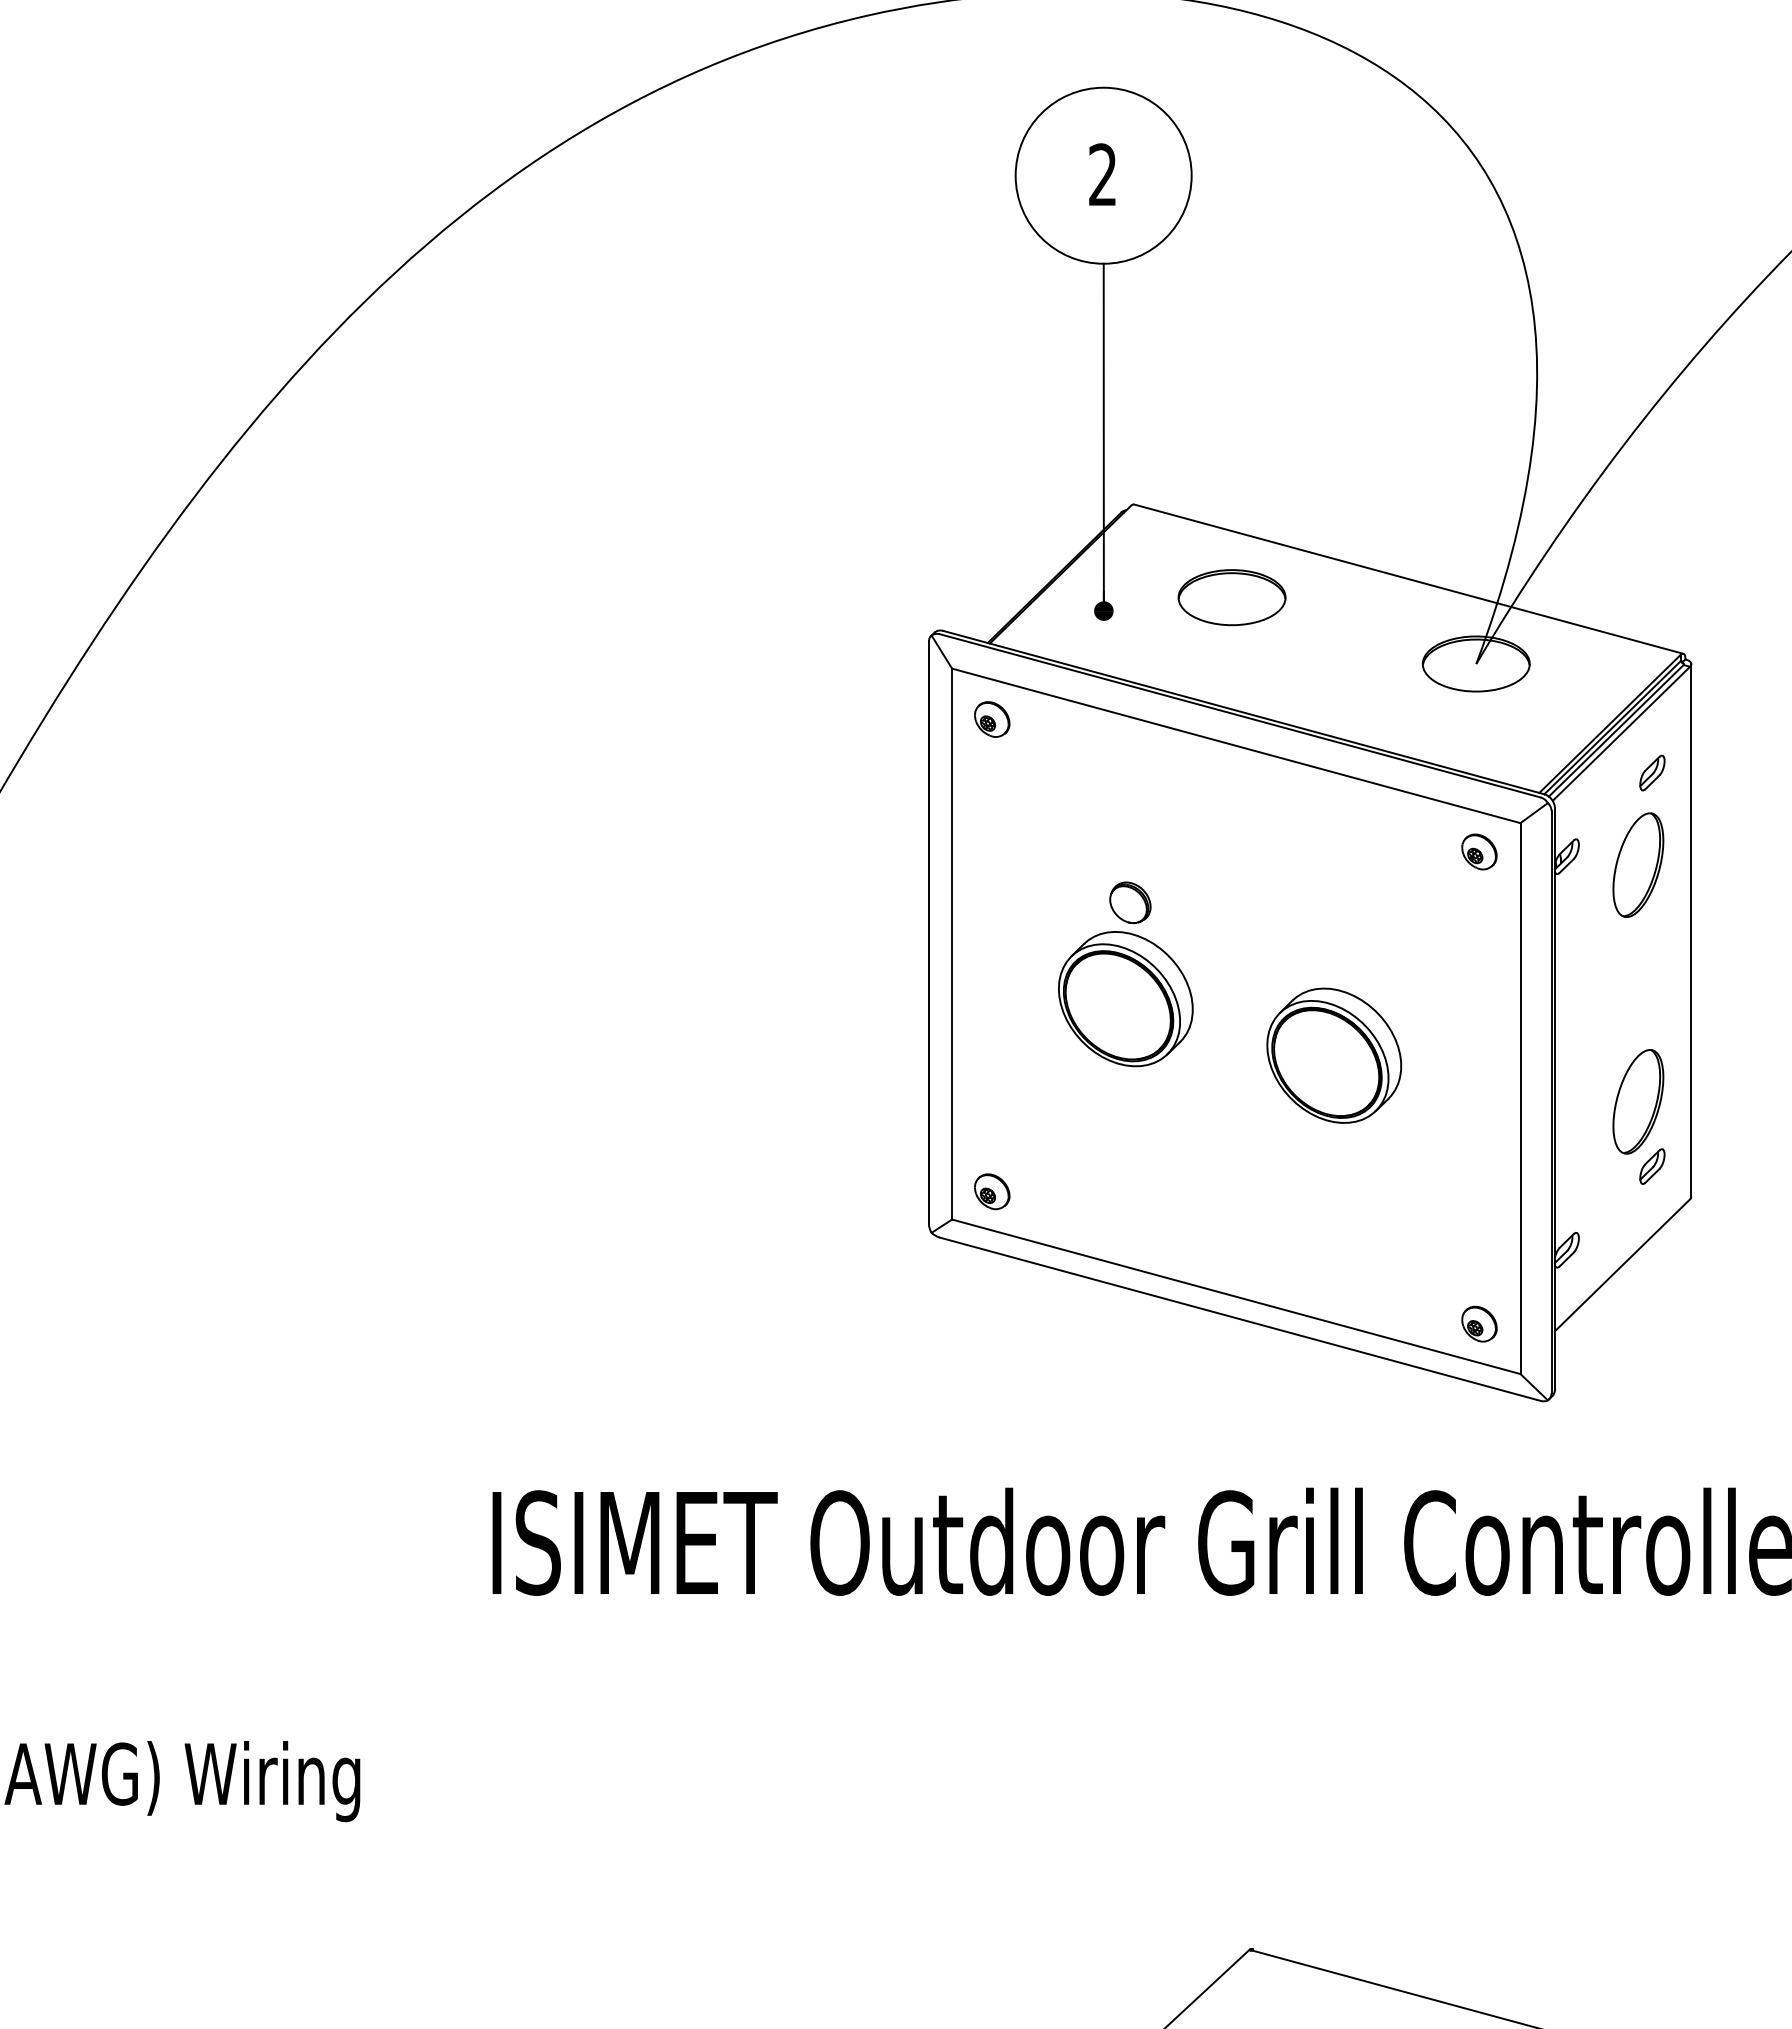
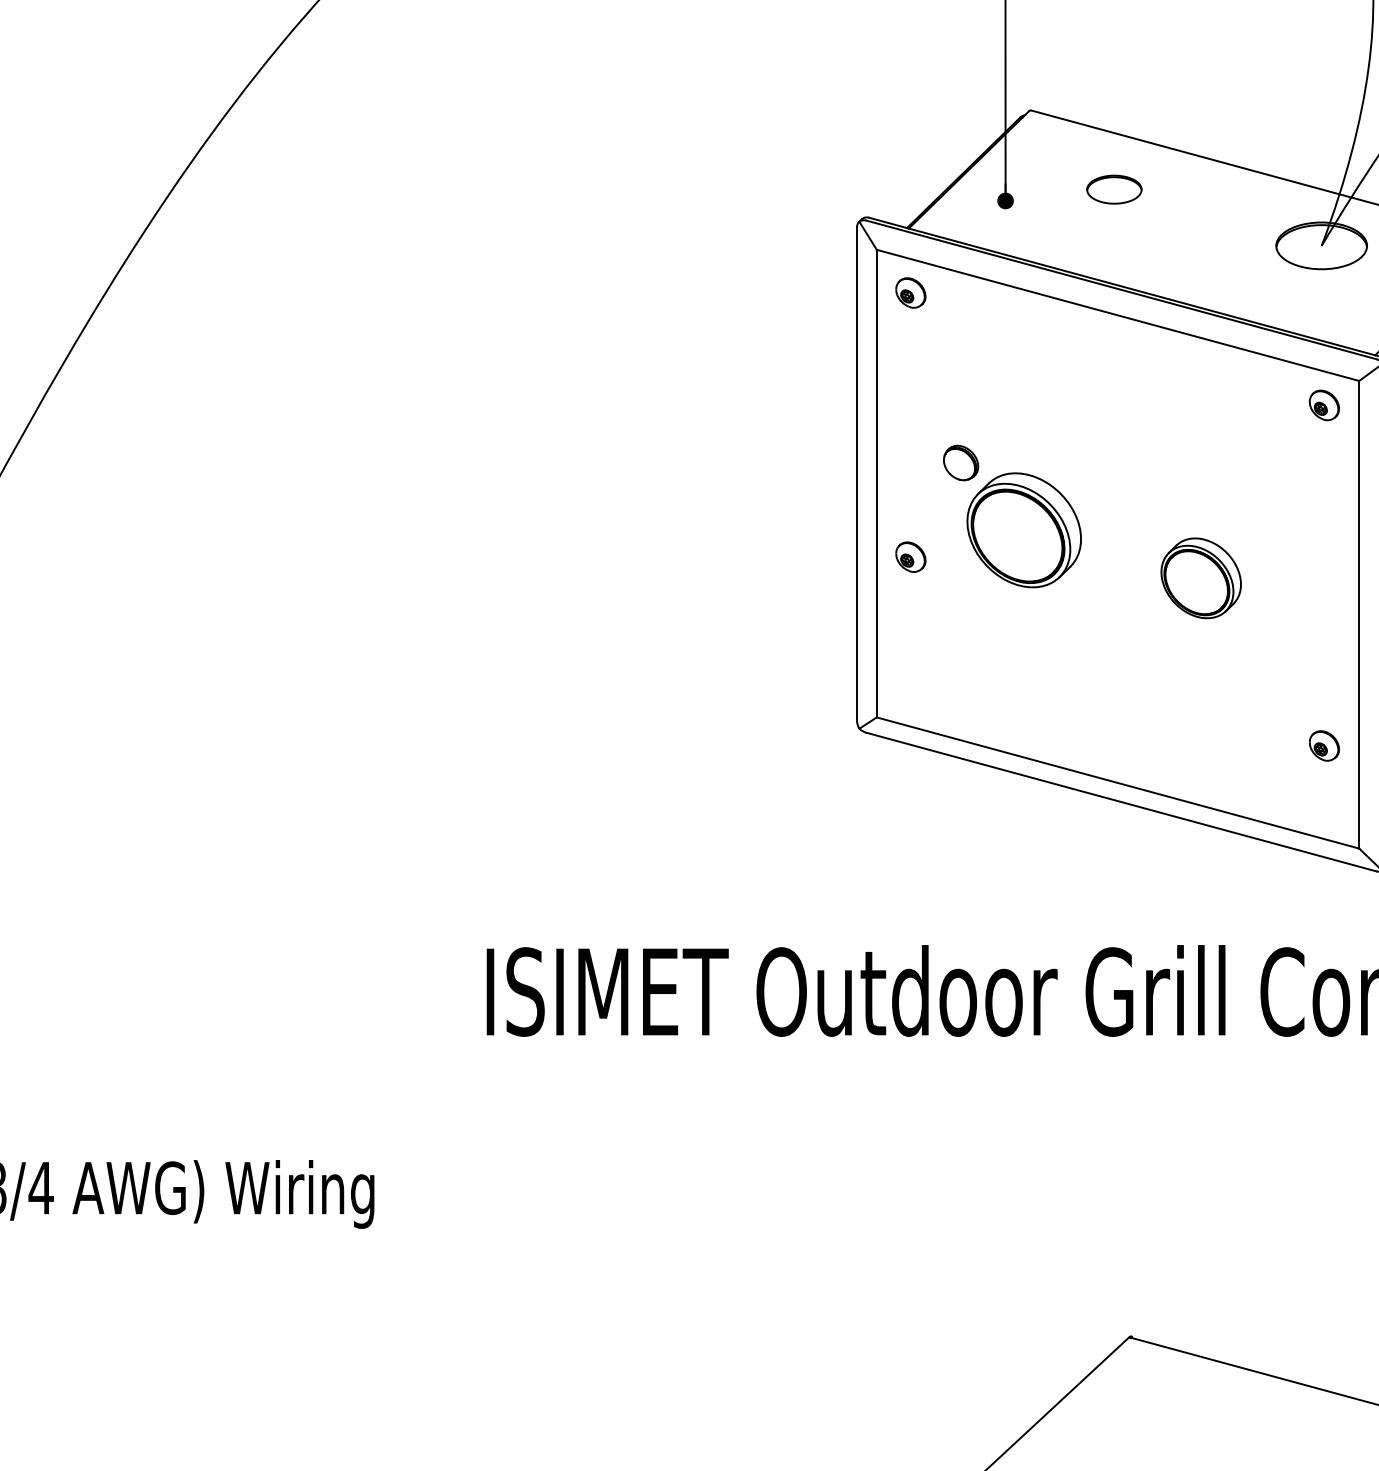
part: (1231, 597) -> (1113, 189), size x0.6
part: (1130, 902) -> (961, 462), moved
part: (1334, 1055) -> (1201, 578), size x0.7
part: (992, 1191) -> (911, 556), moved
part: (1479, 1323) -> (1324, 745), moved

